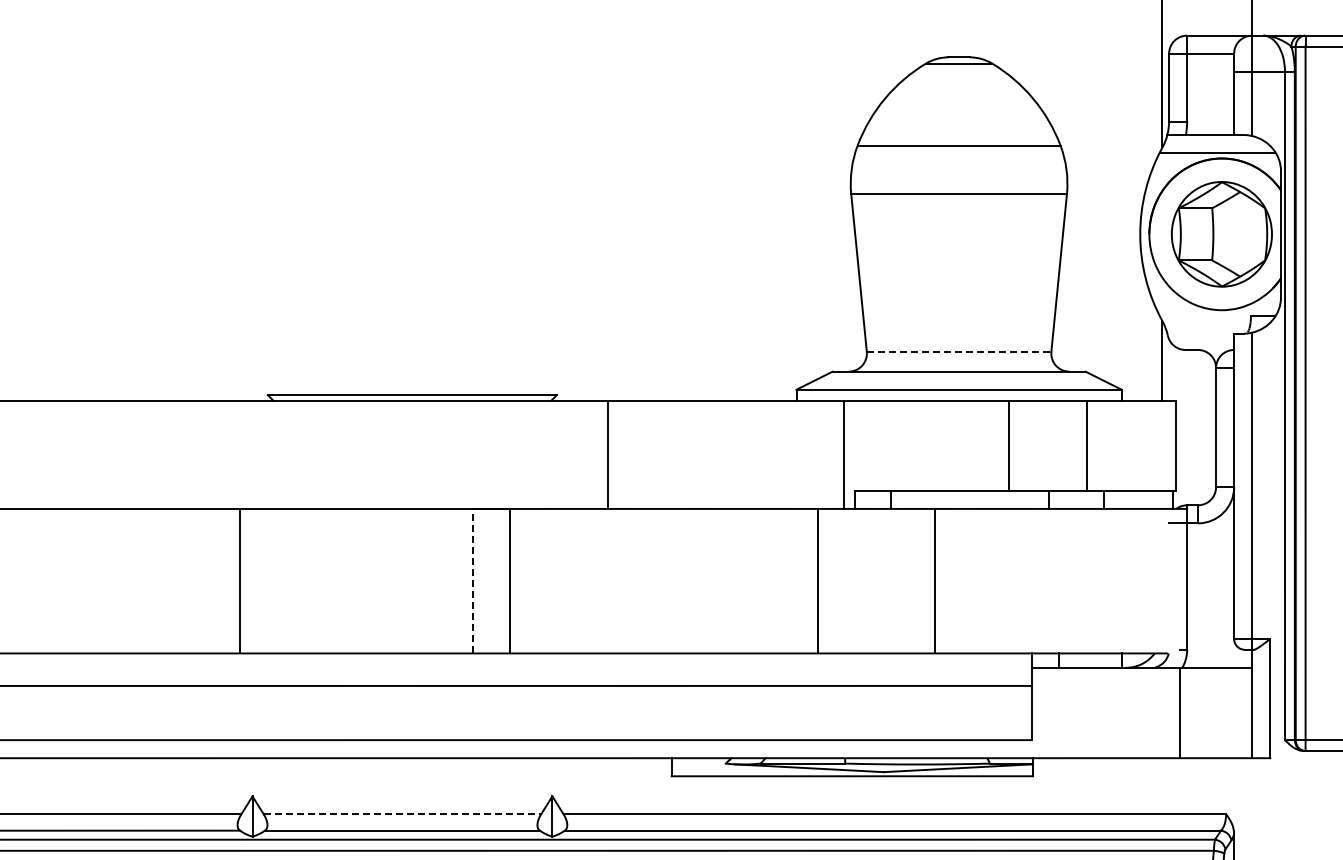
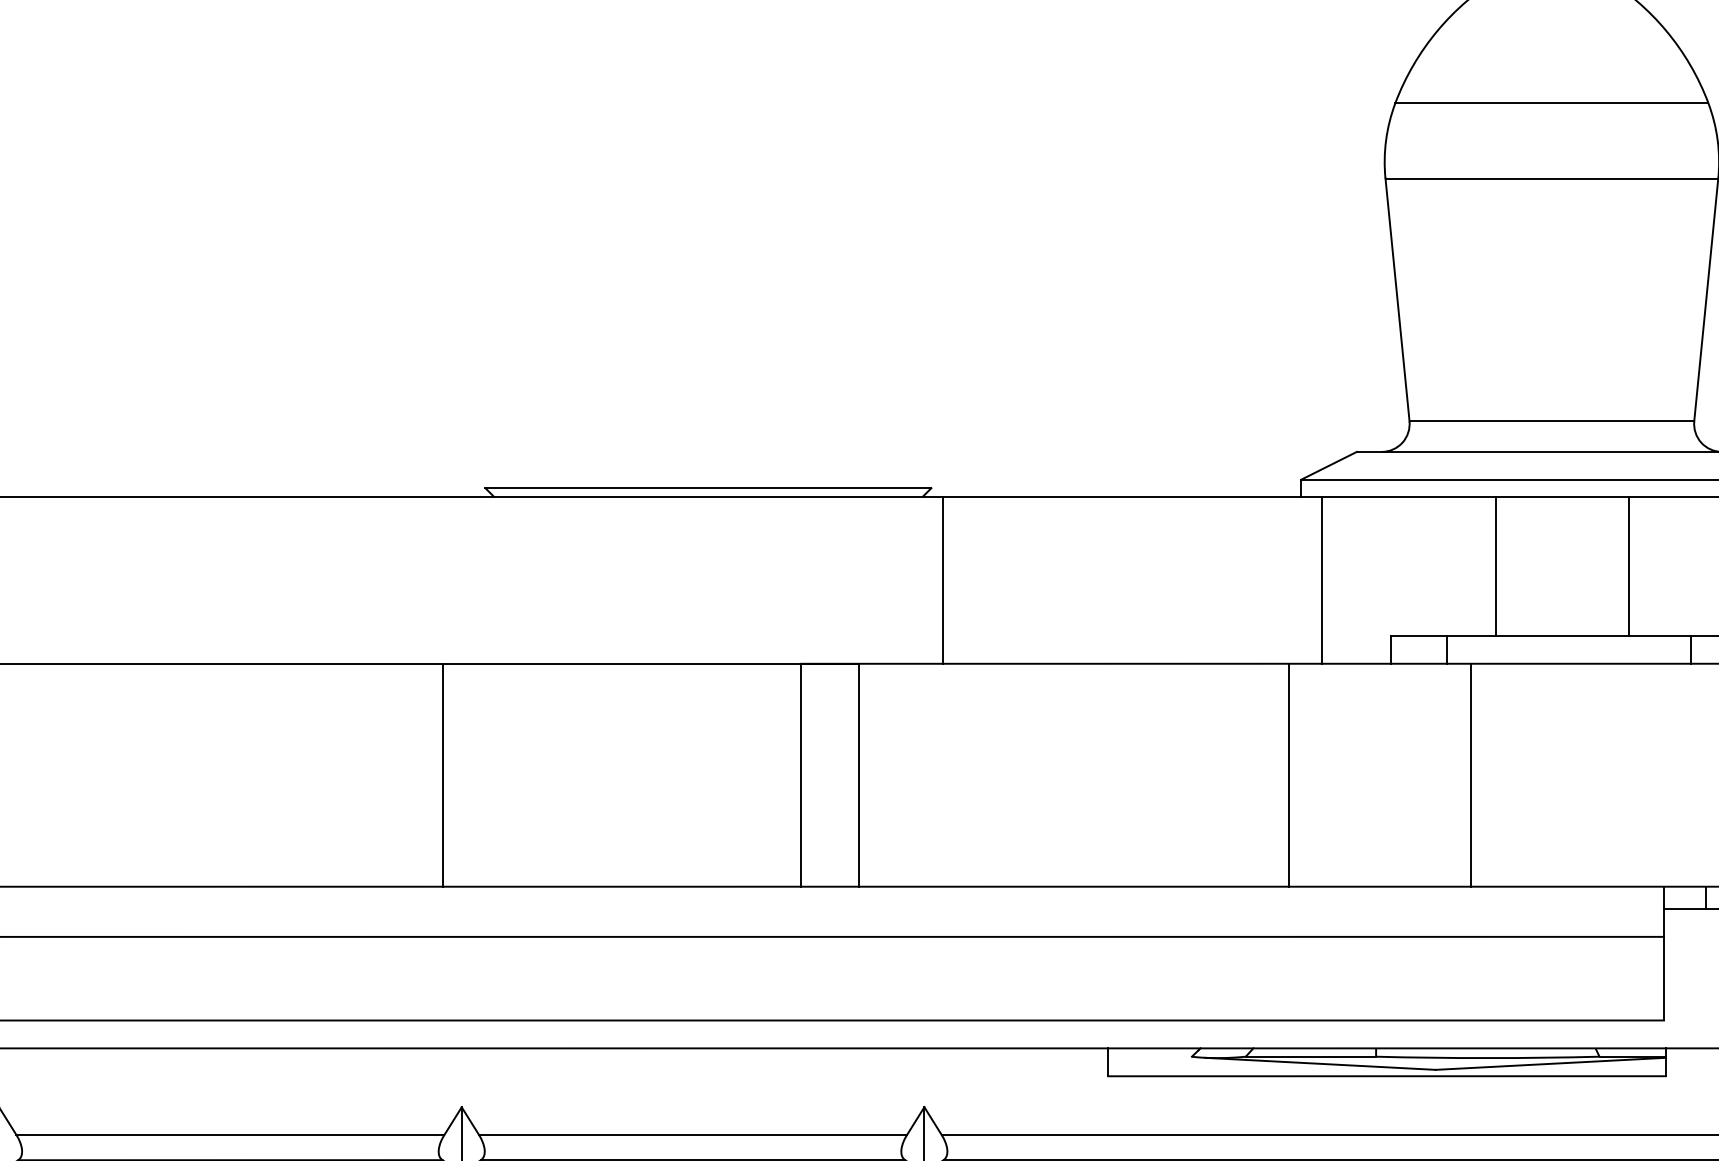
line: (959, 351) -> (1552, 420), dashed -> solid
line: (923, 445) -> (1496, 565), added
line: (608, 454) -> (943, 579), moved
line: (843, 454) -> (1321, 579), moved
line: (472, 580) -> (801, 774), dashed -> solid
line: (817, 580) -> (1288, 774), moved
line: (934, 580) -> (1470, 774), moved
line: (402, 814) -> (693, 1135), dashed -> solid

